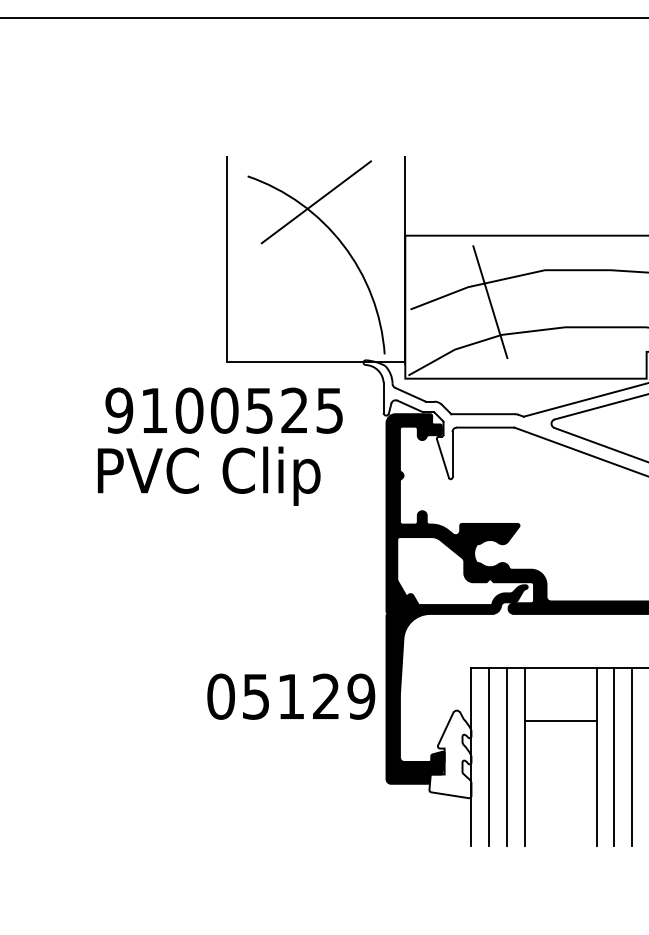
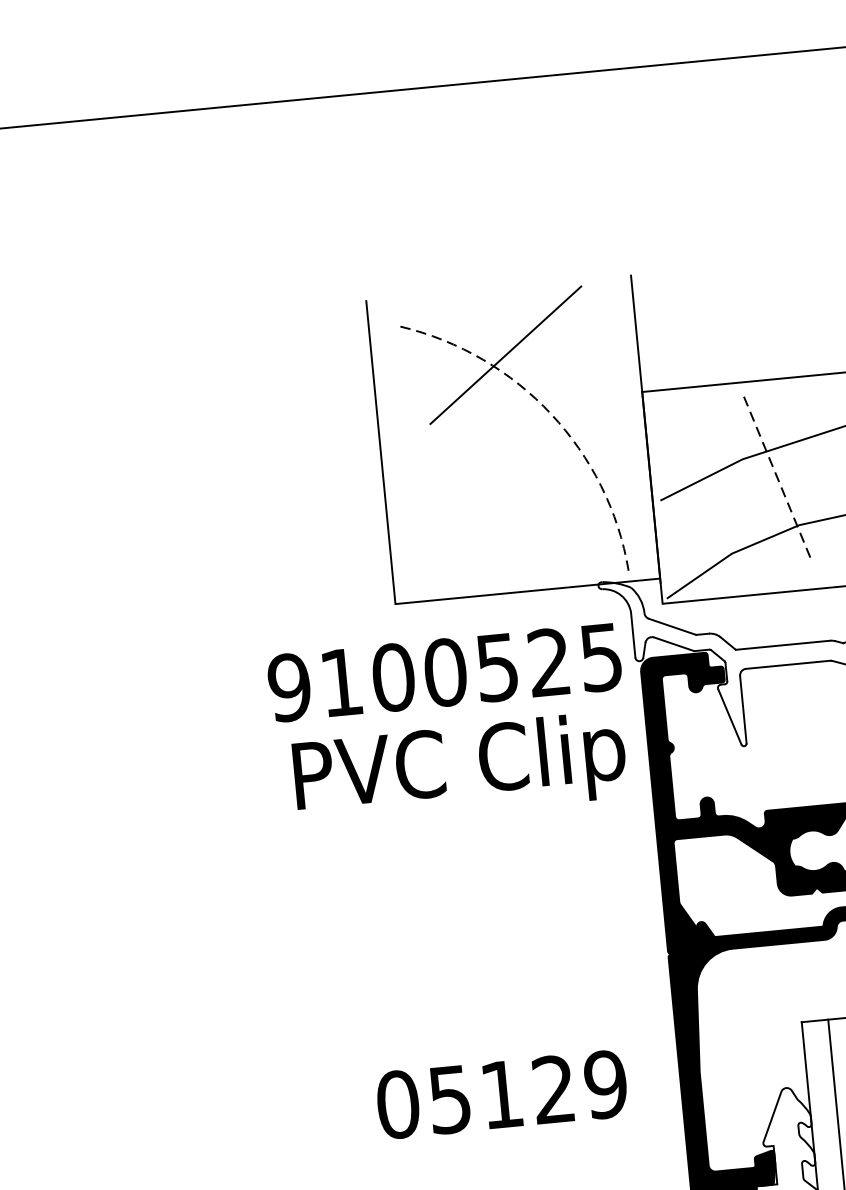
line: (343, 244) -> (551, 413), solid -> dashed
line: (490, 302) -> (777, 478), solid -> dashed
text: (223, 410) -> (443, 672), moved
text: (209, 475) -> (460, 767), moved
text: (291, 696) -> (502, 1094), moved

